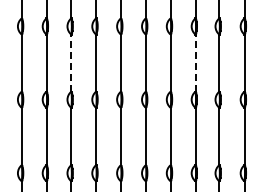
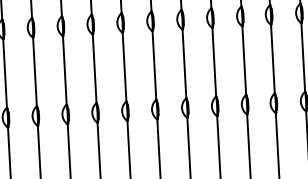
line: (71, 63) -> (94, 69), dashed -> solid
line: (195, 63) -> (244, 61), dashed -> solid

